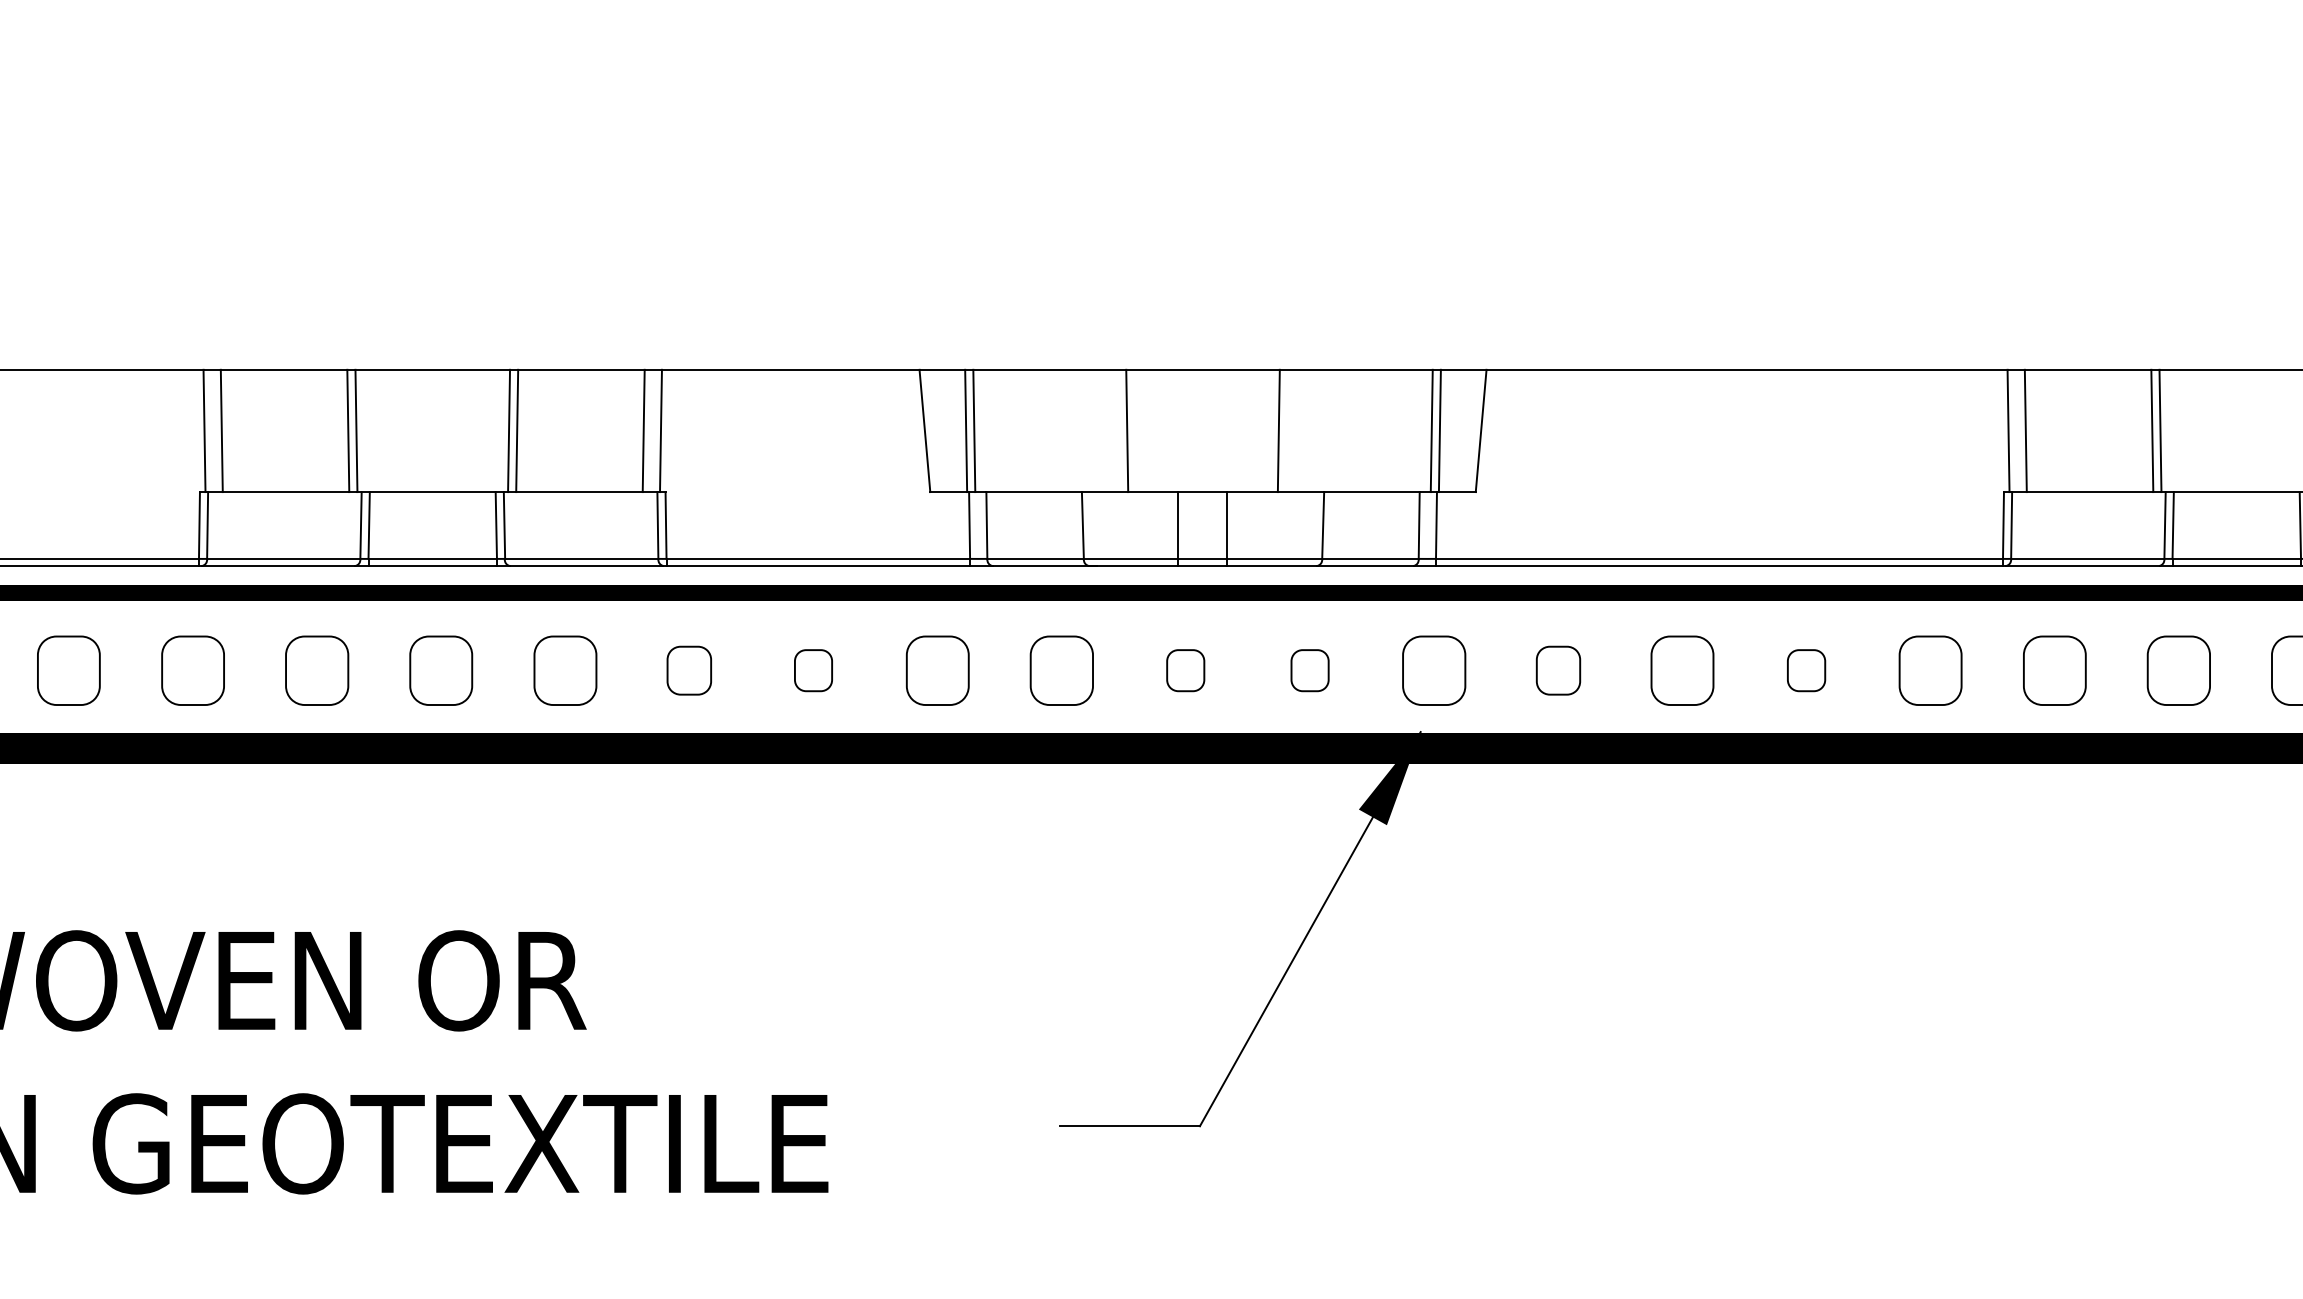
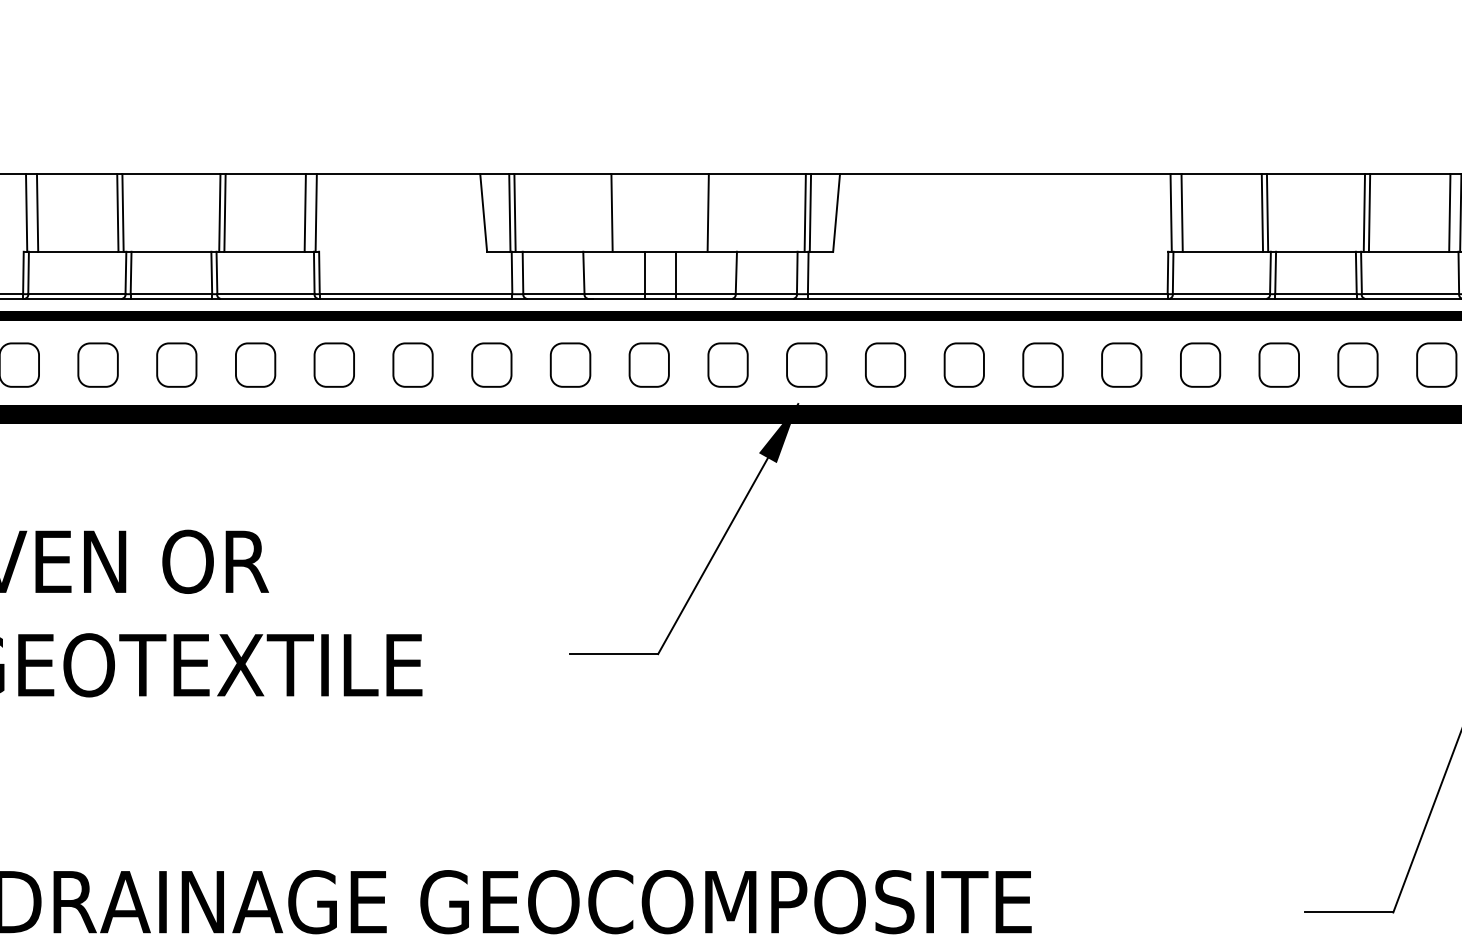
part: (688, 669) -> (333, 364), size x1.43
part: (812, 669) -> (412, 364), size x1.67
part: (1184, 669) -> (648, 364), size x1.67
part: (1309, 669) -> (727, 364), size x1.67
part: (1558, 669) -> (885, 364), size x1.43
part: (1805, 669) -> (1042, 364), size x1.67

